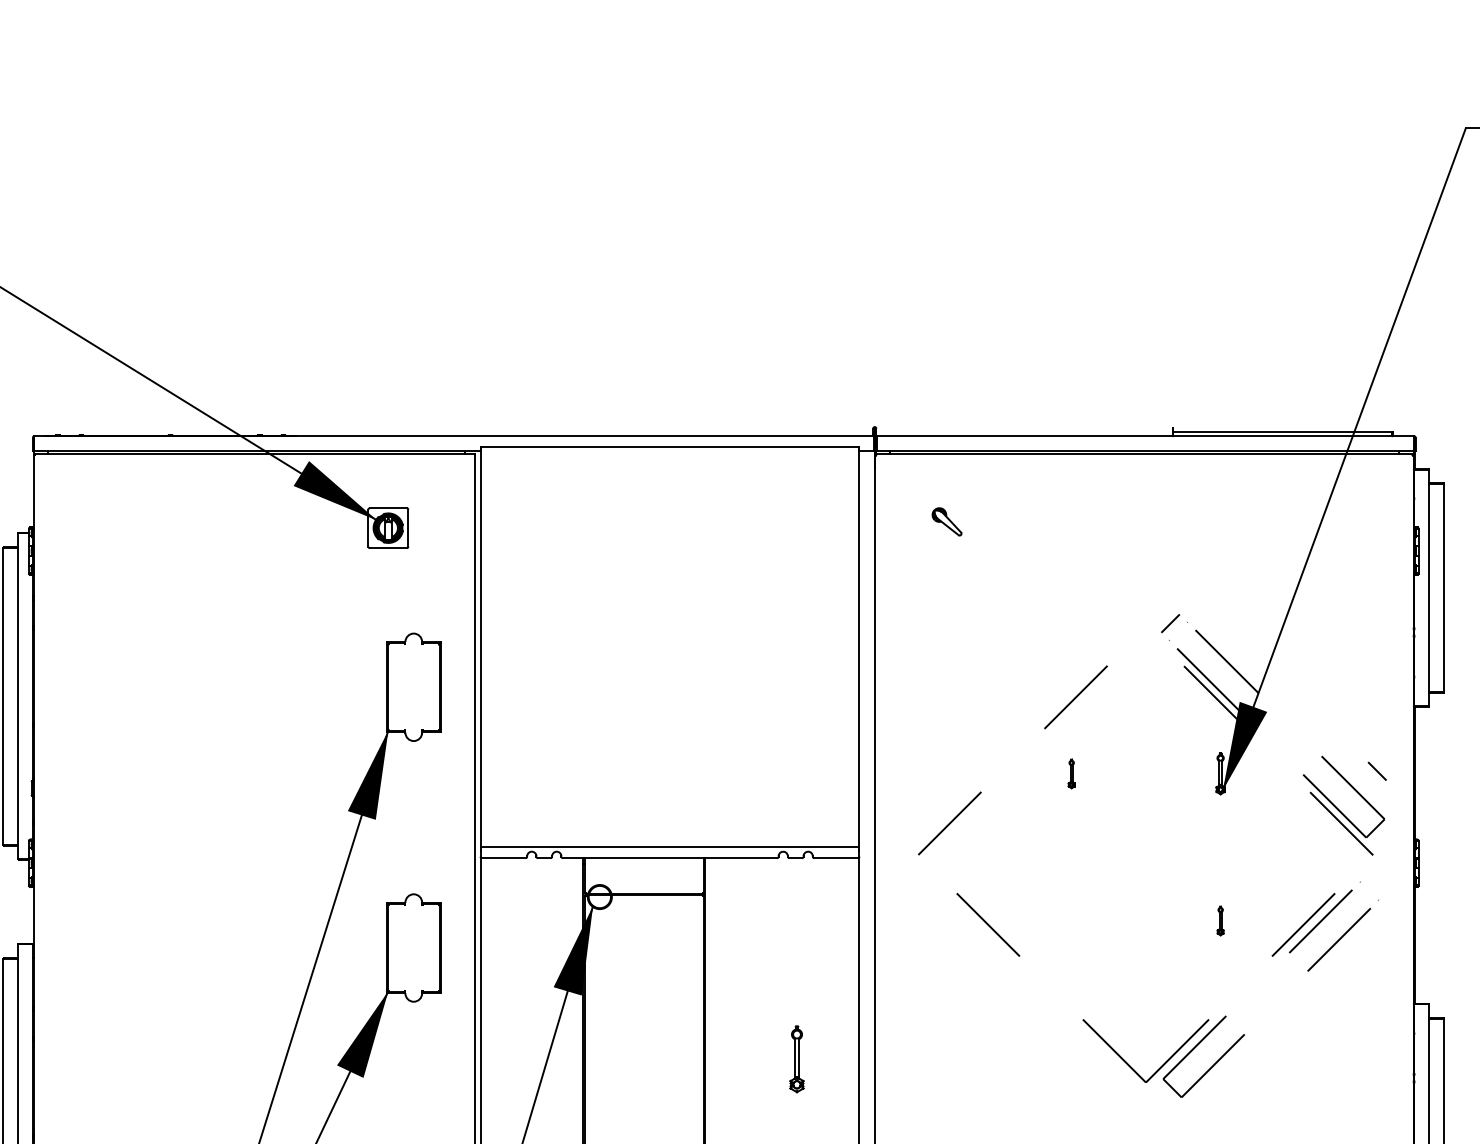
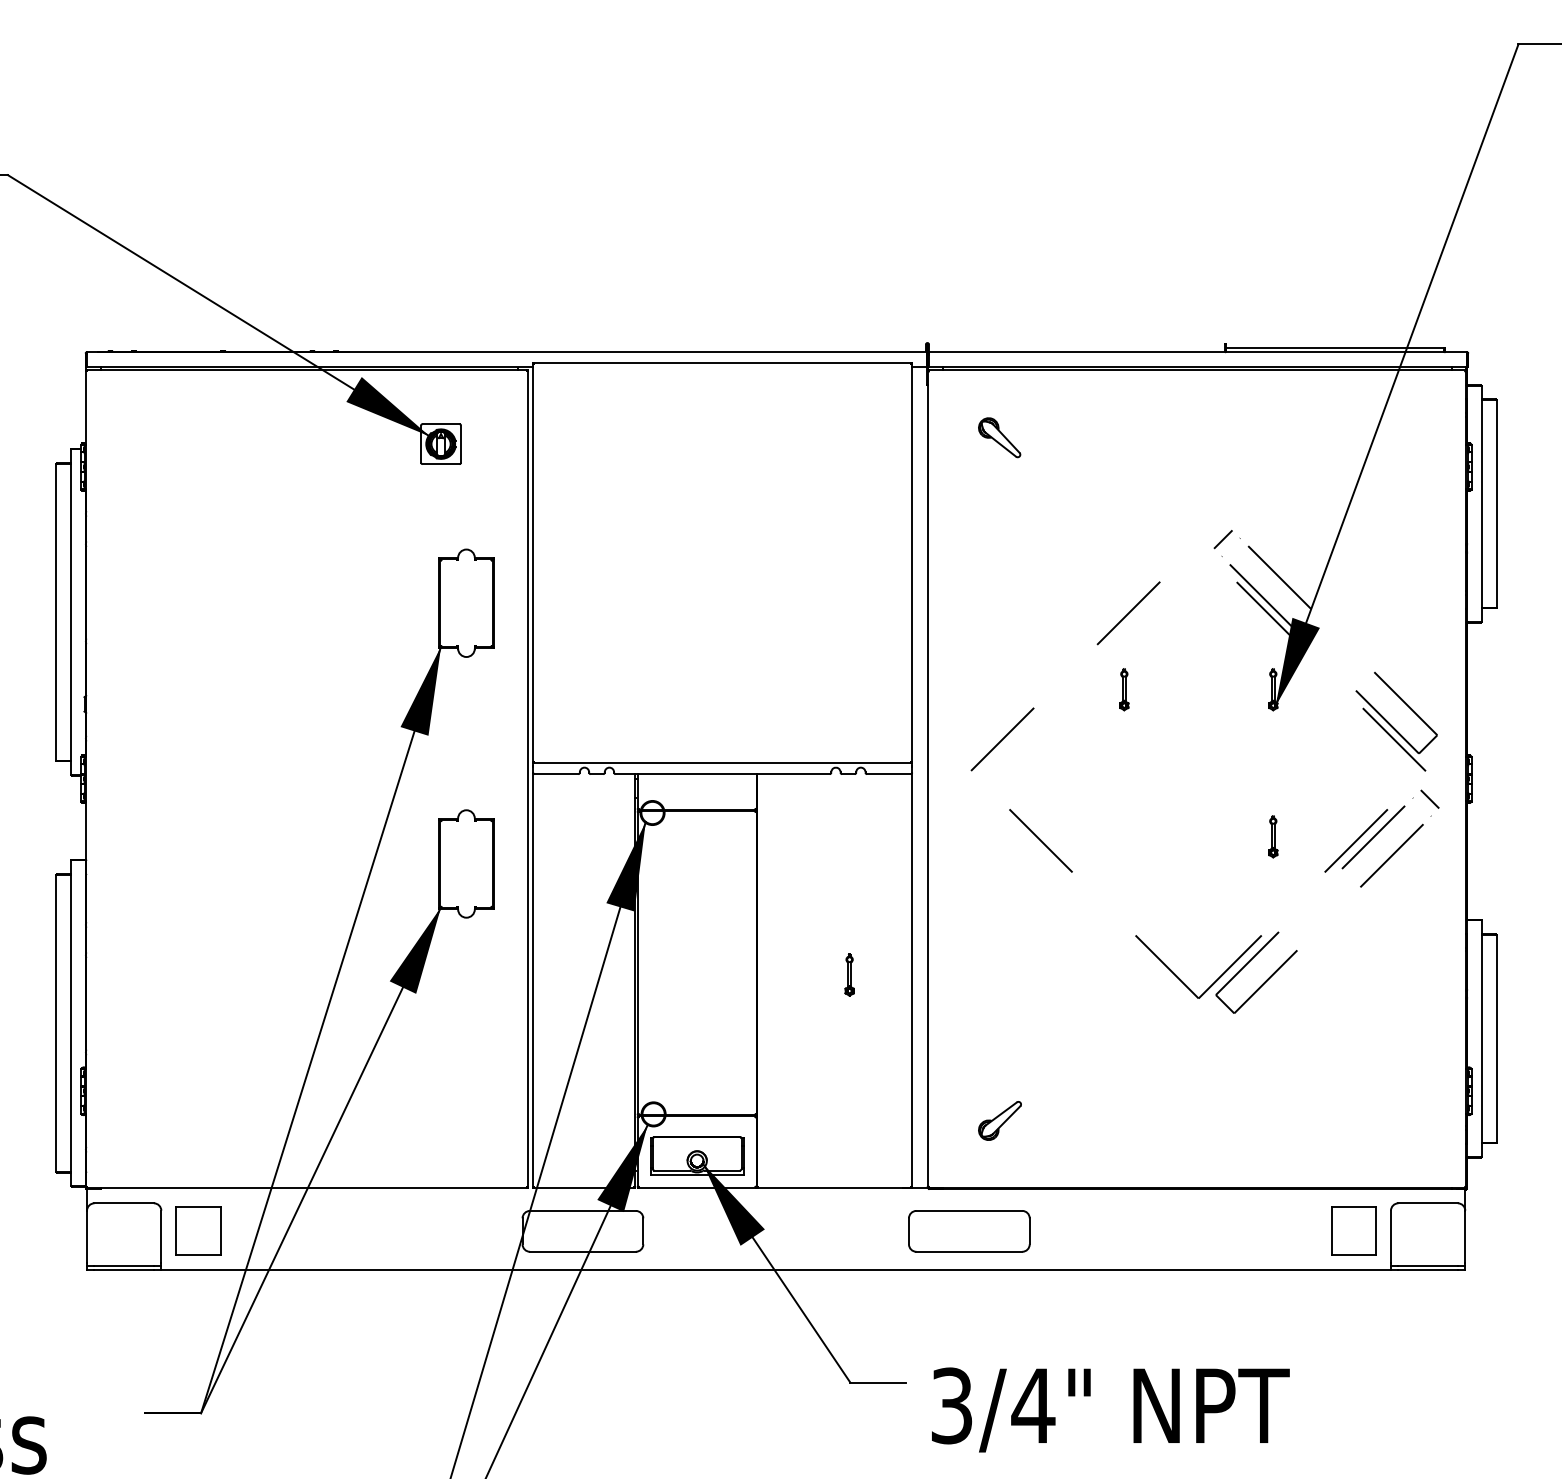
part: (946, 521) -> (999, 437), size x1.43
line: (1376, 770) -> (1429, 798), moved
part: (1071, 773) -> (1124, 689), size x1.43
part: (1220, 920) -> (1273, 836), size x1.43
part: (796, 1058) -> (849, 974), size x0.62

